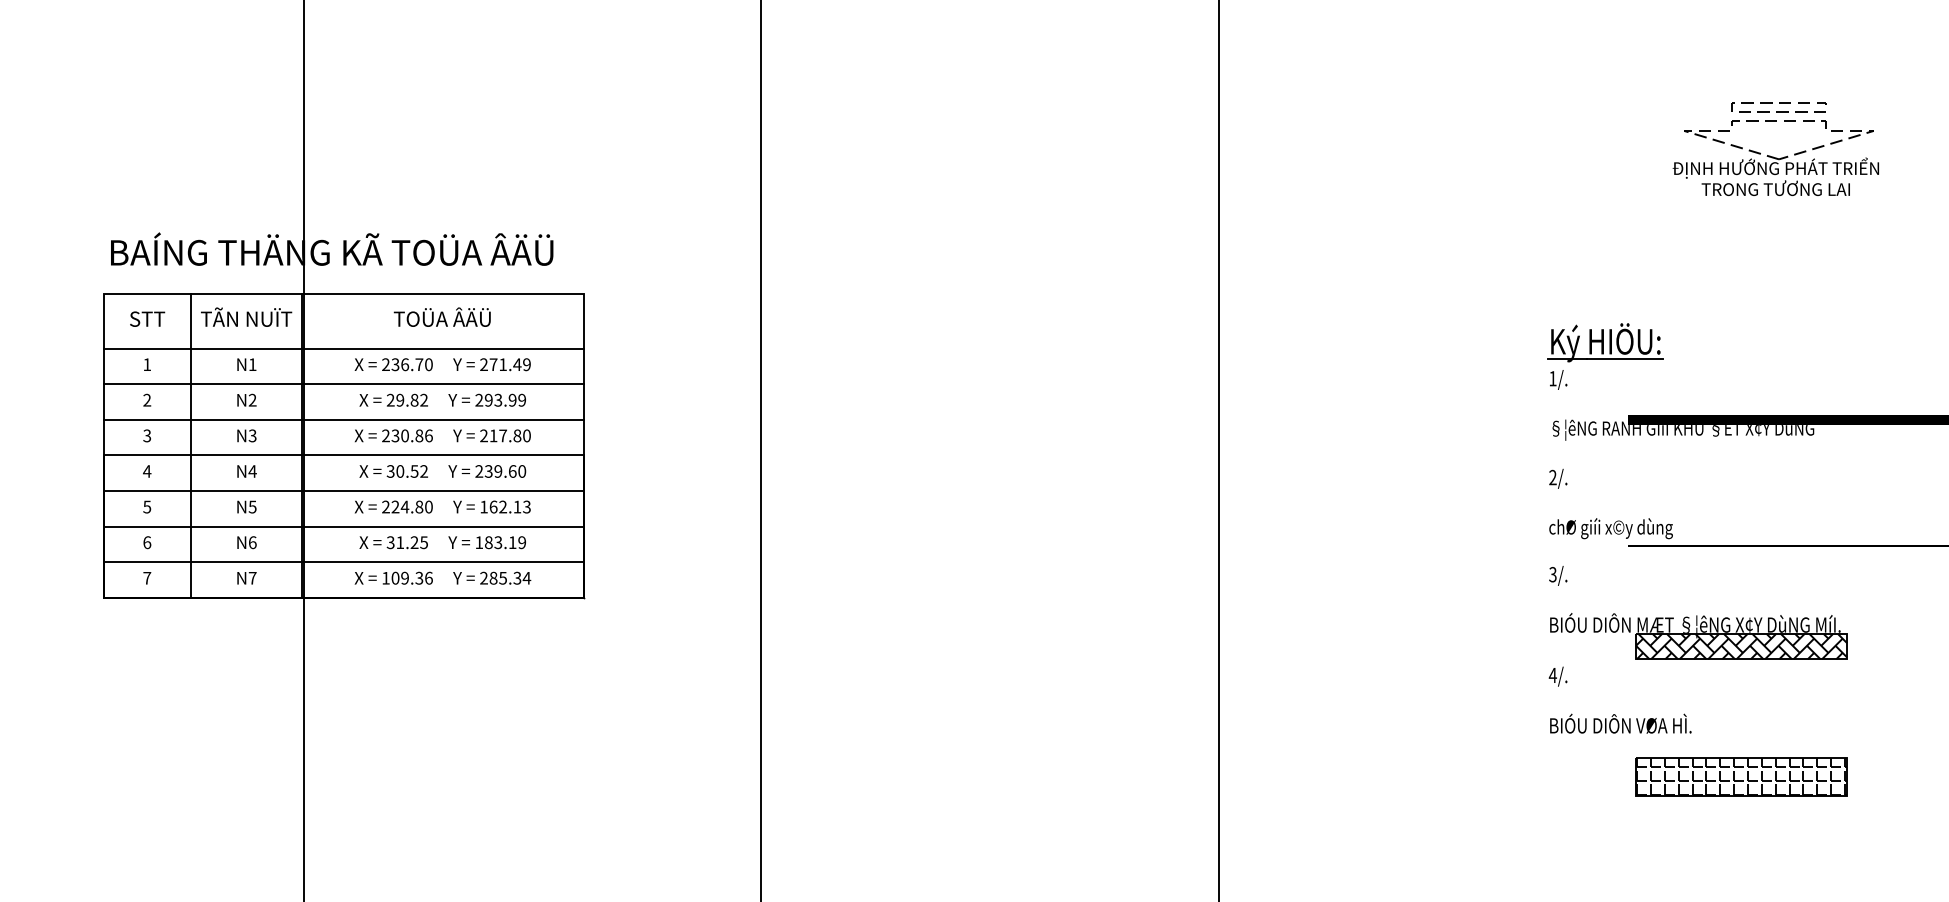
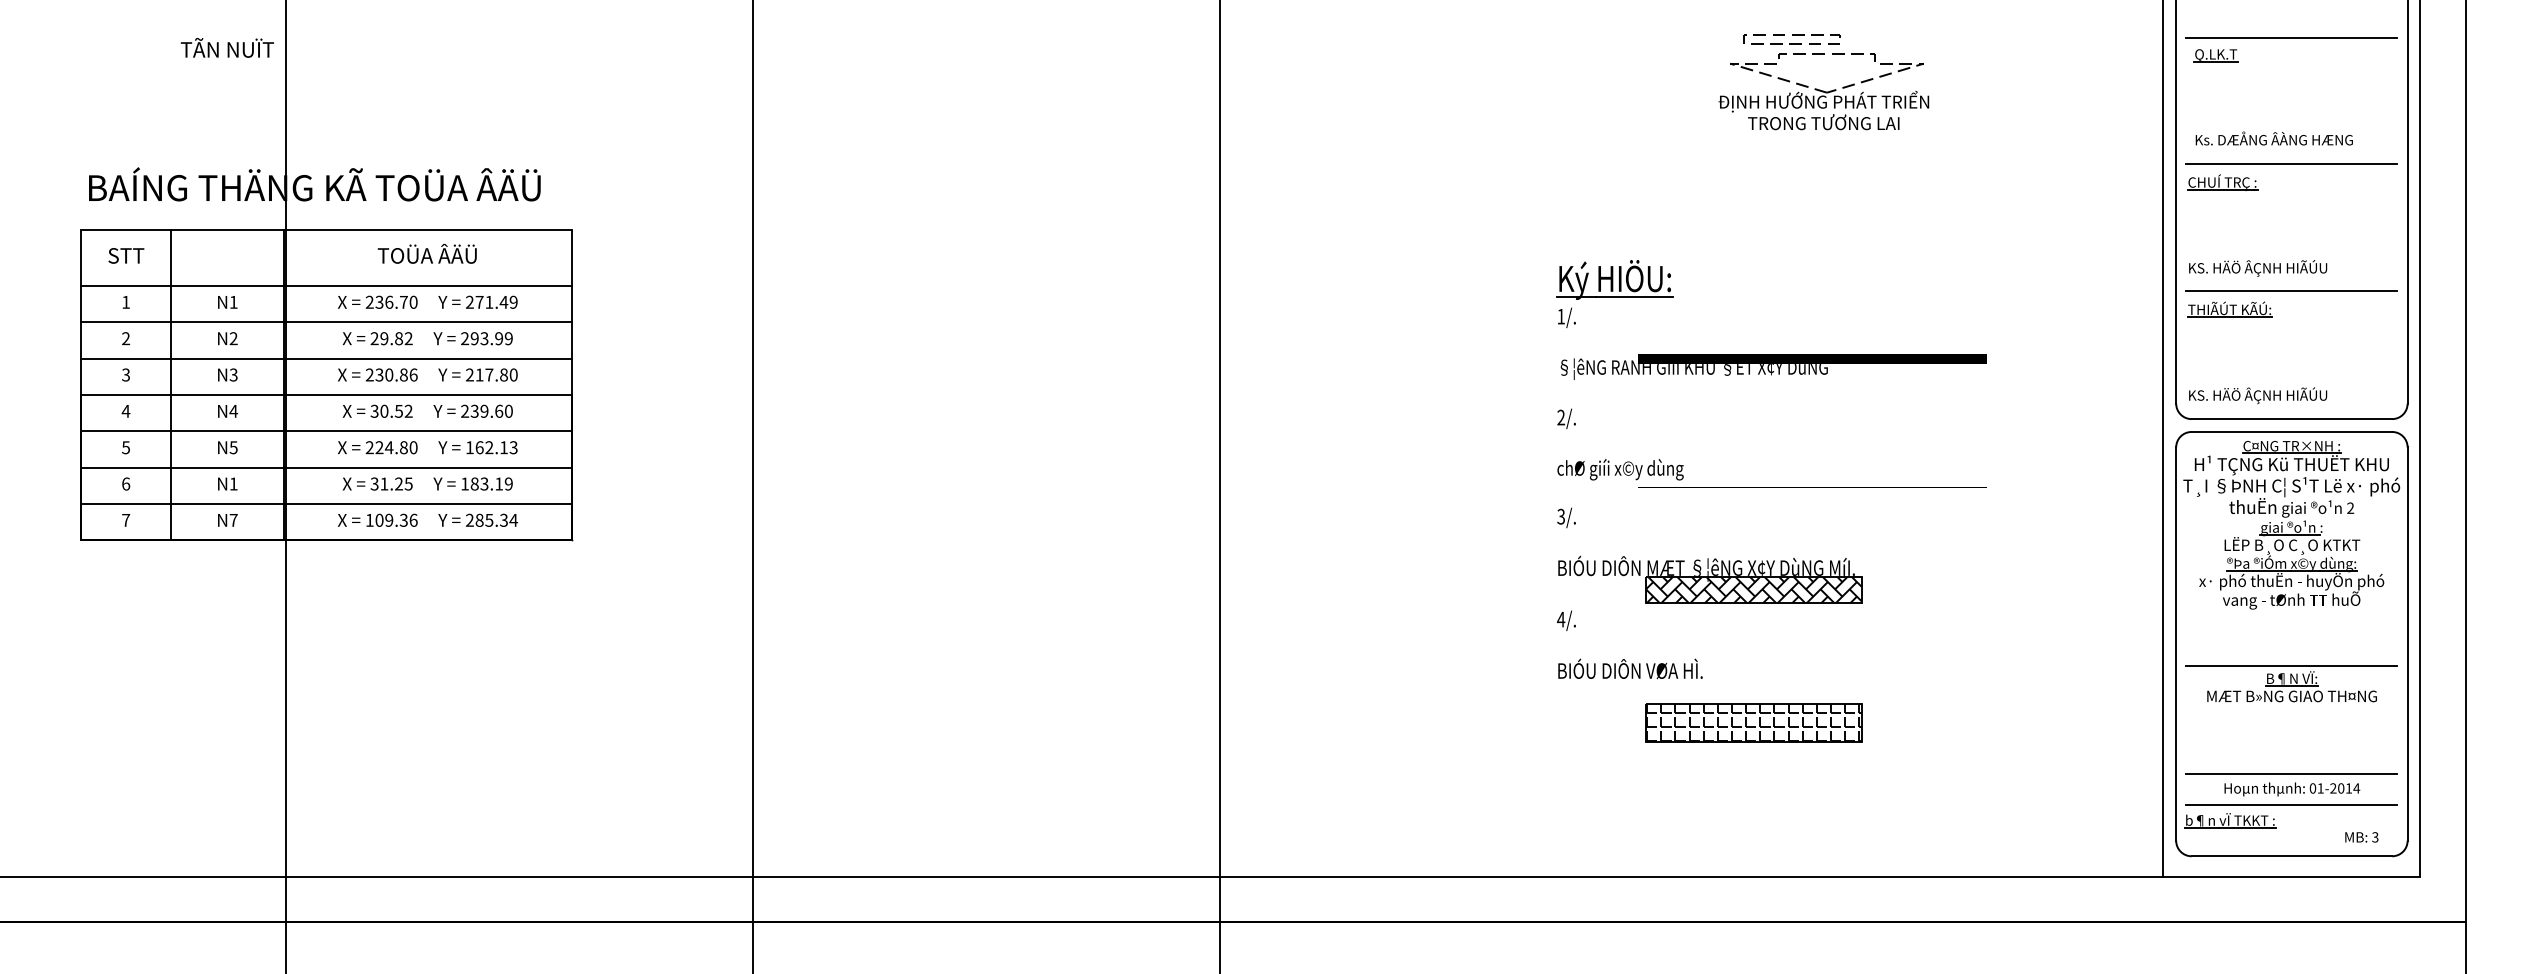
part: (1775, 158) -> (1823, 91), moved
text: (246, 316) -> (227, 47), moved
text: (252, 542) -> (233, 483), N6 -> N1

